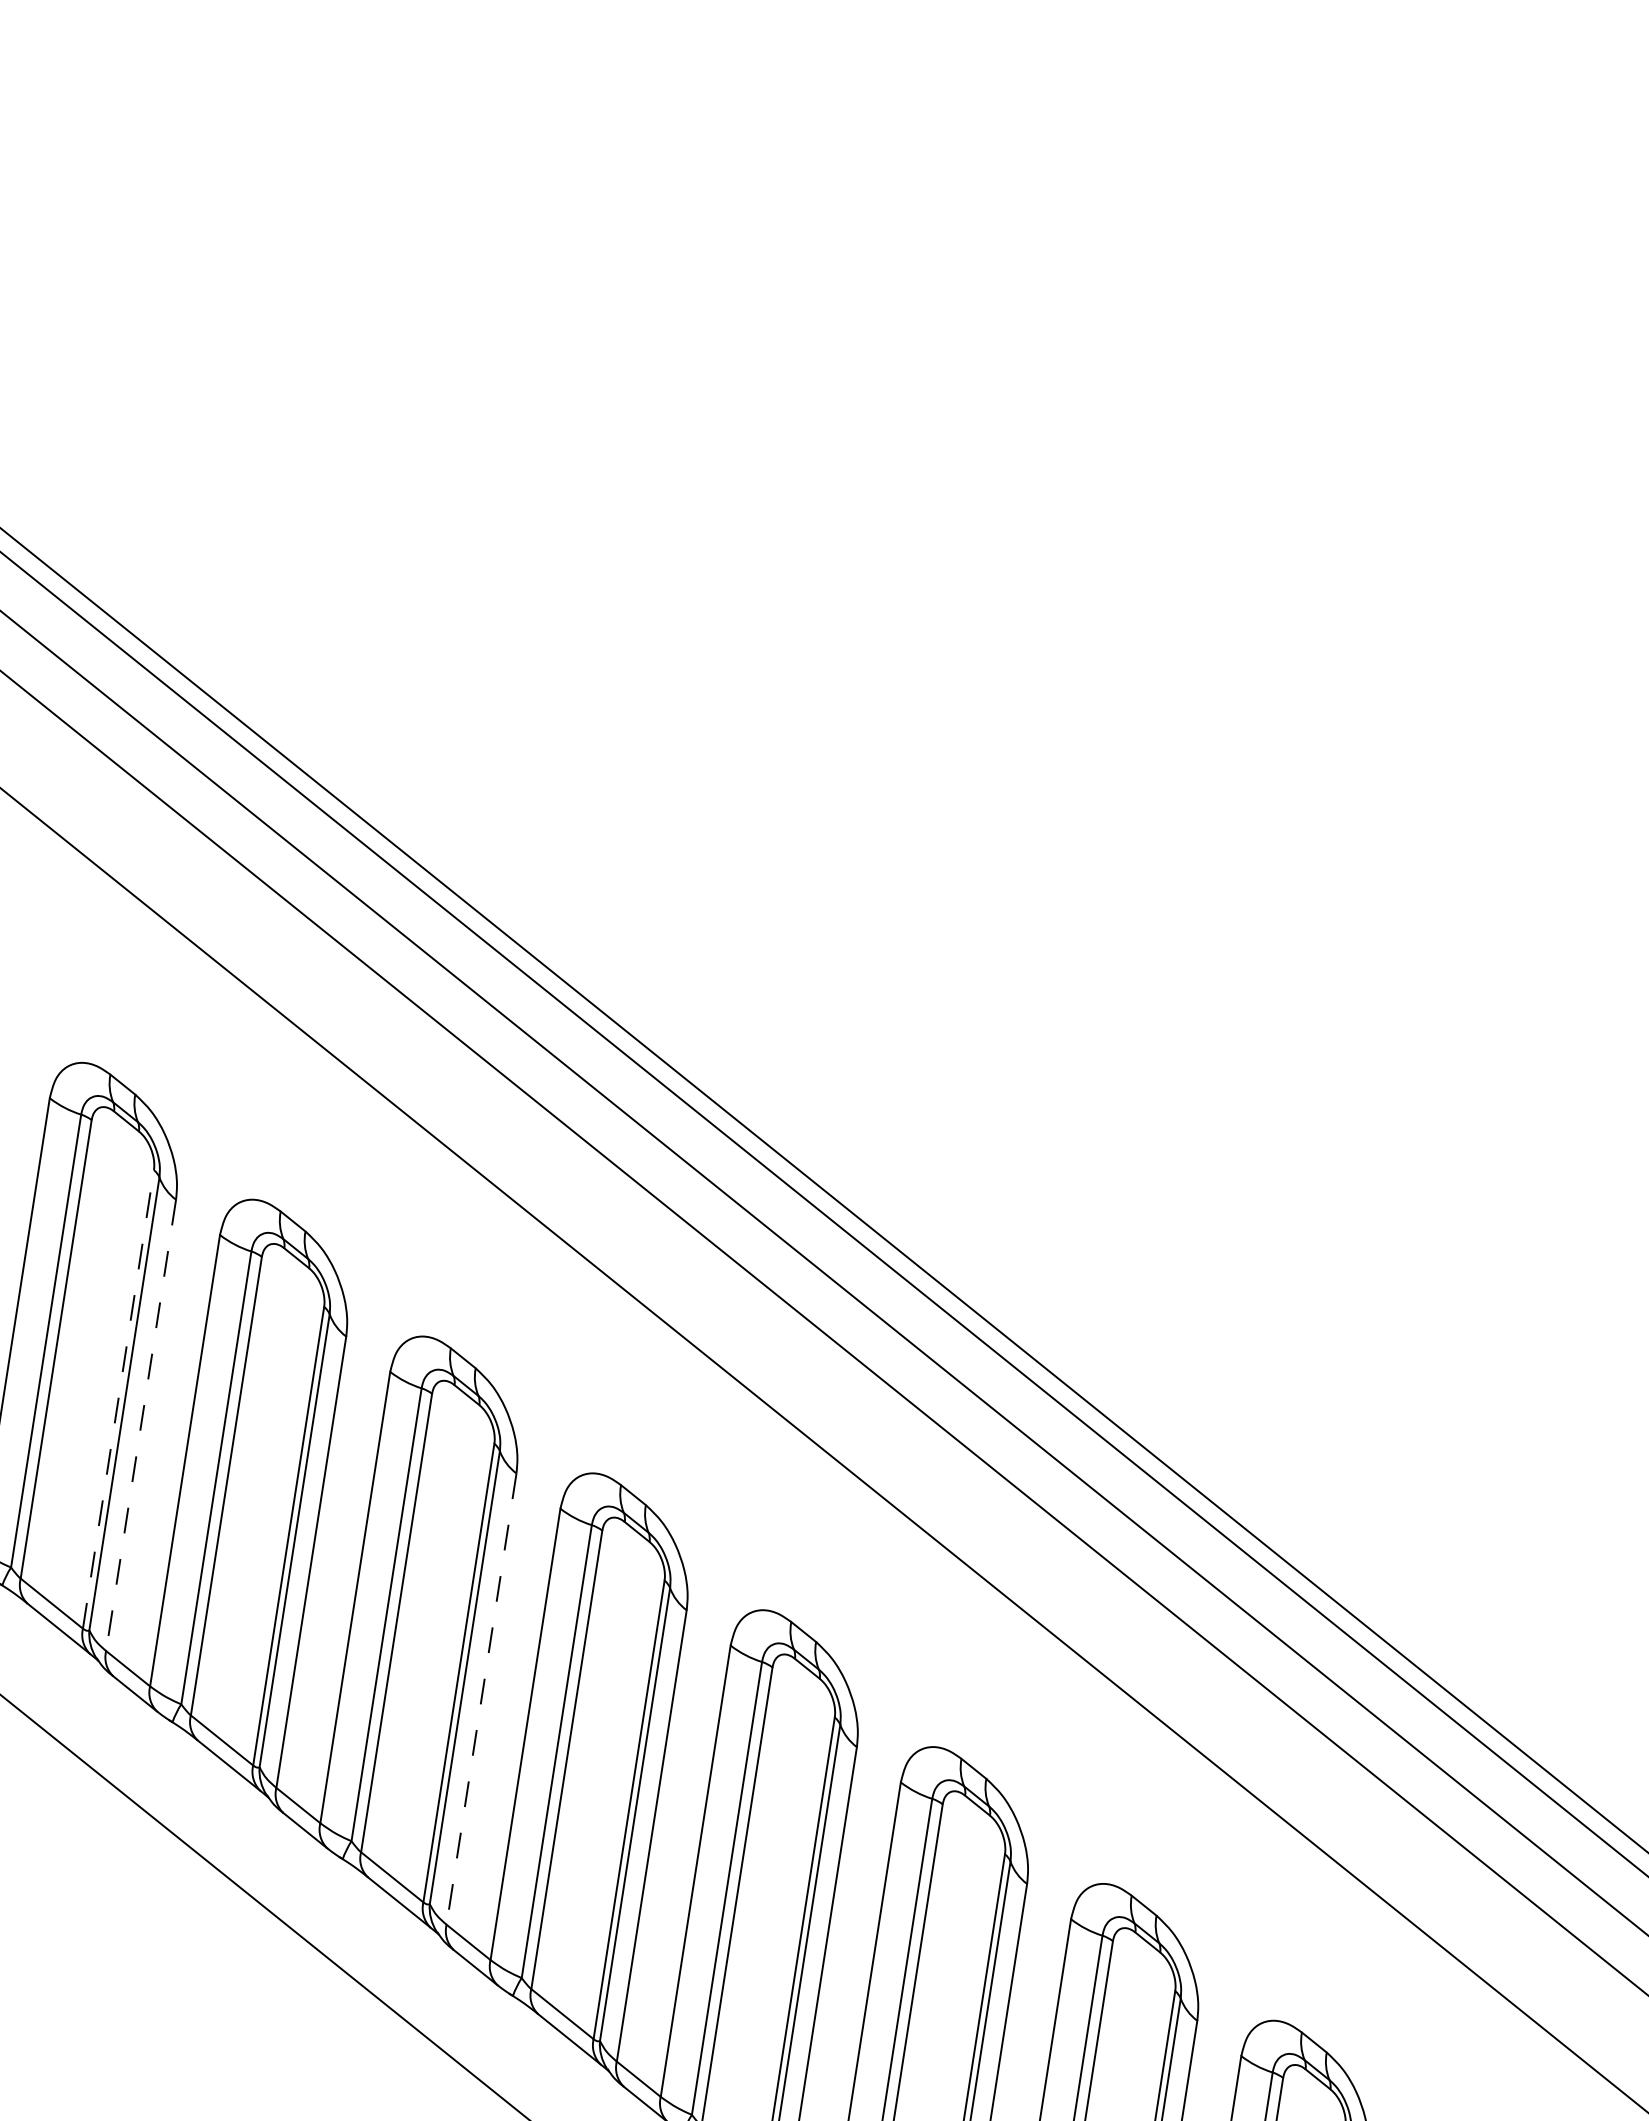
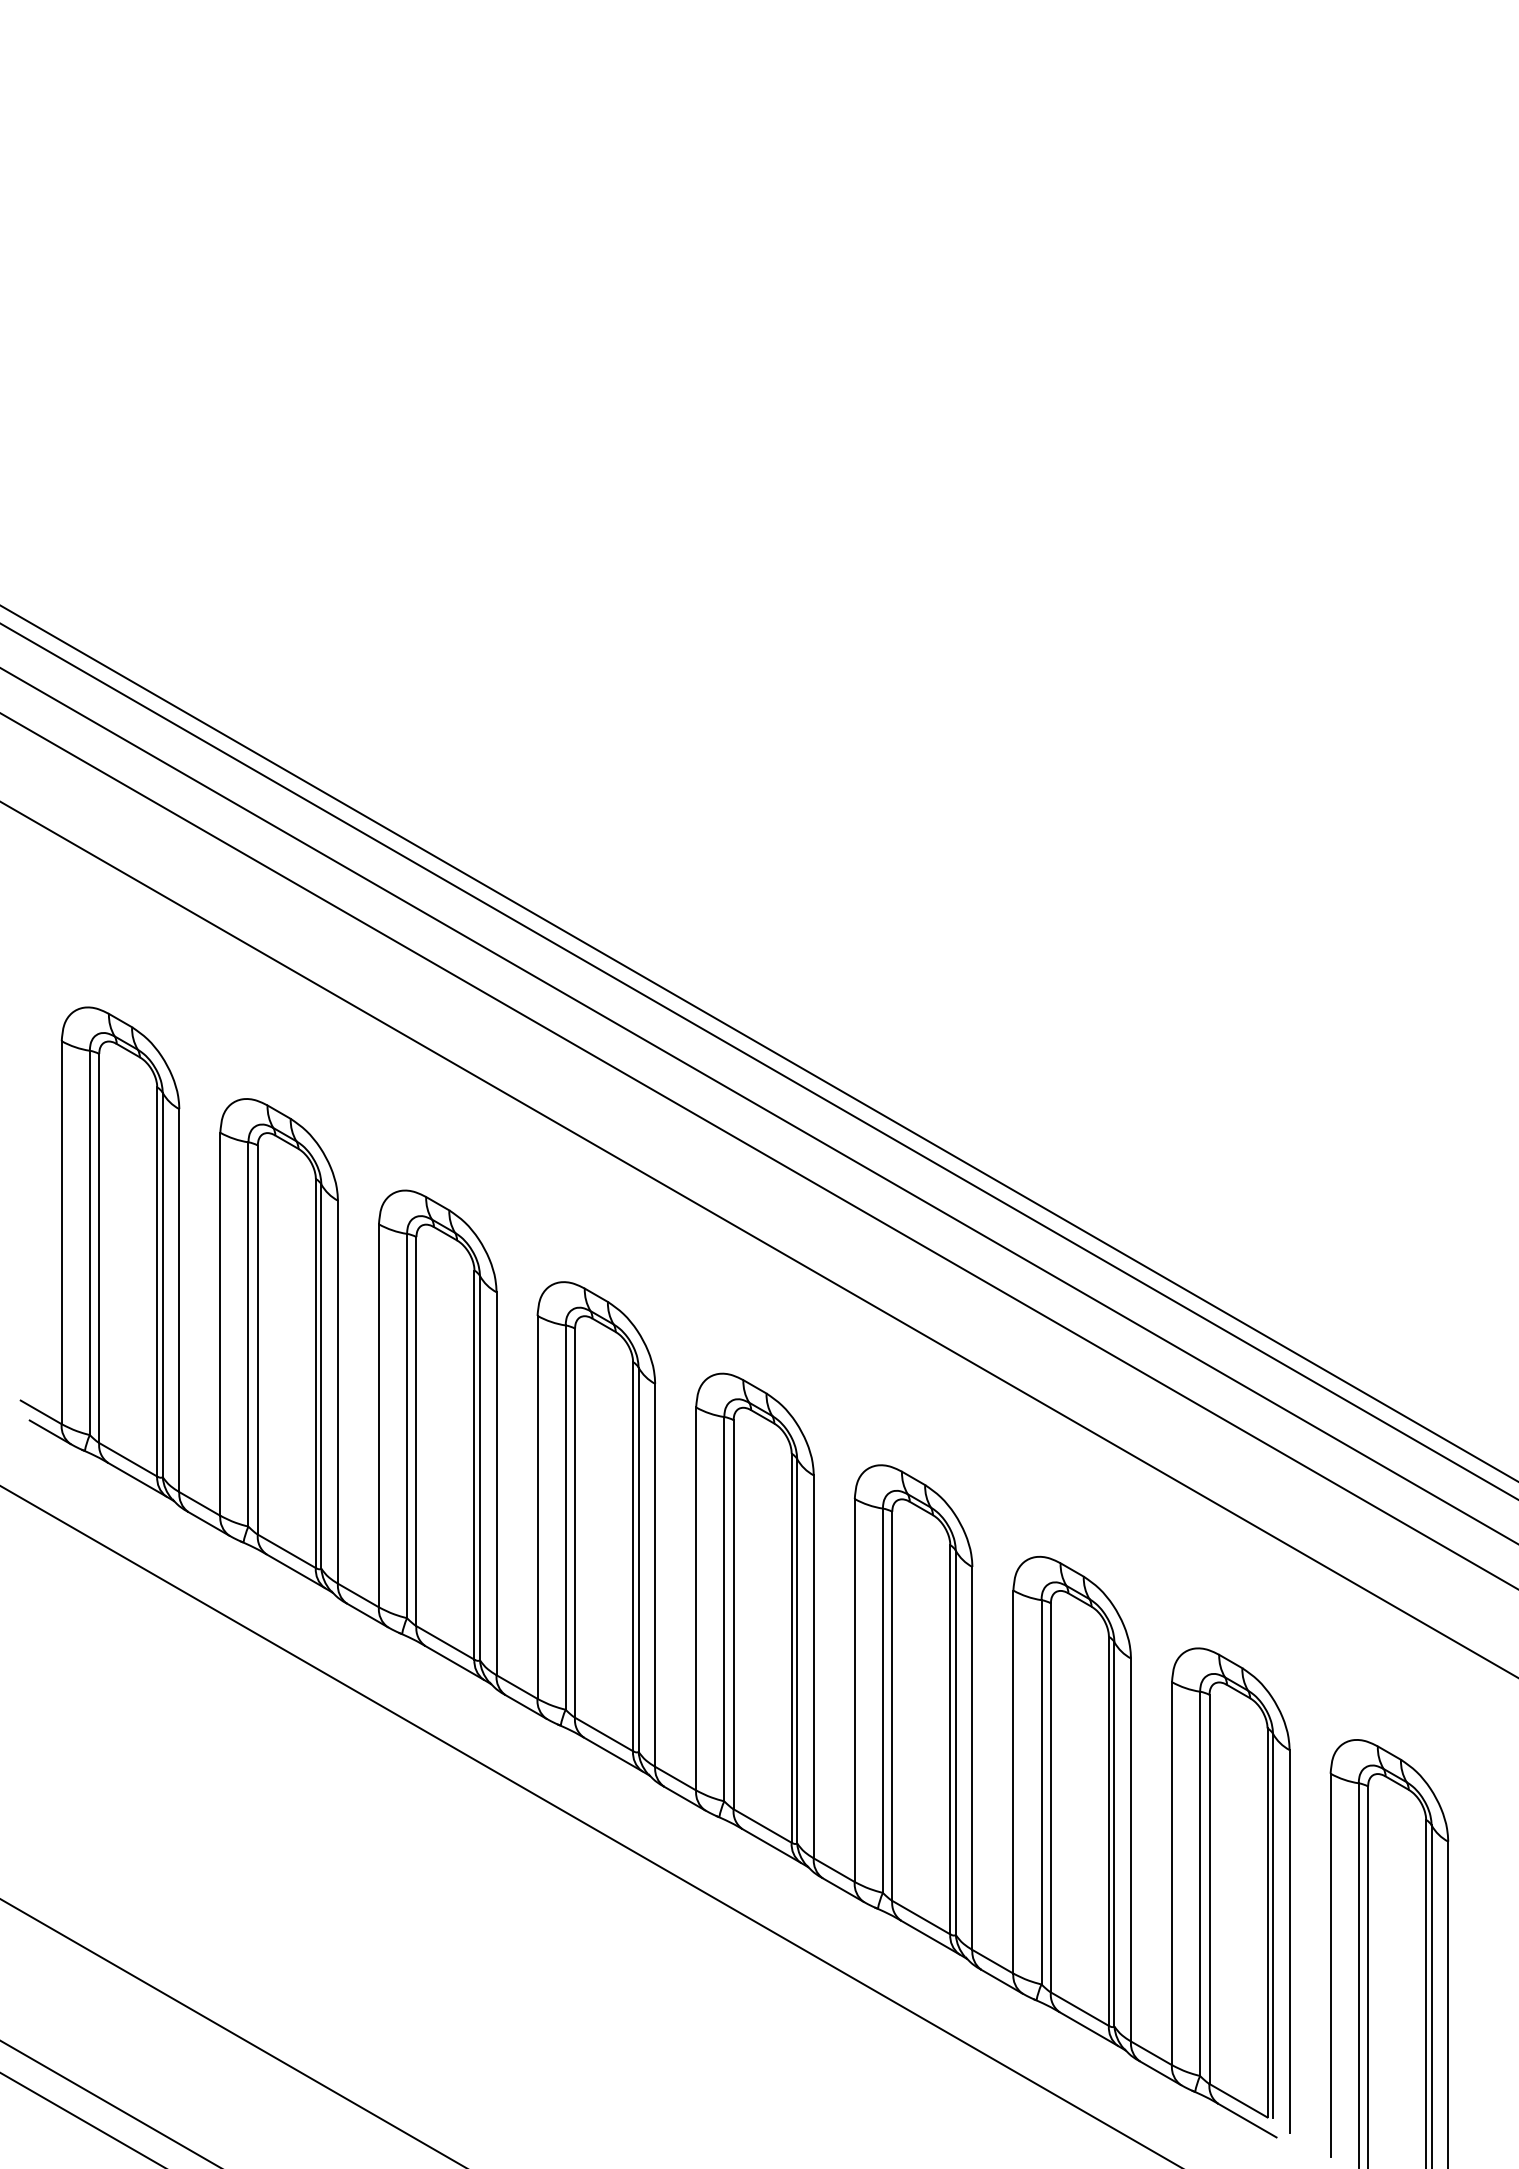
line: (118, 1400) -> (157, 1282), dashed -> solid
line: (141, 1426) -> (179, 1301), dashed -> solid
line: (481, 1699) -> (496, 1484), dashed -> solid

